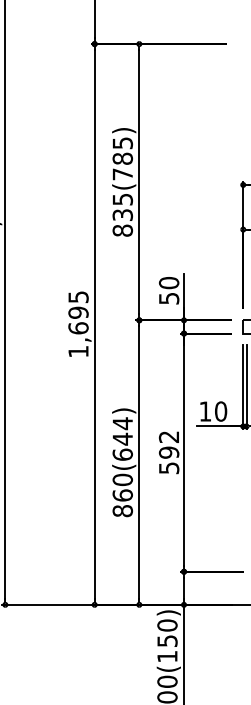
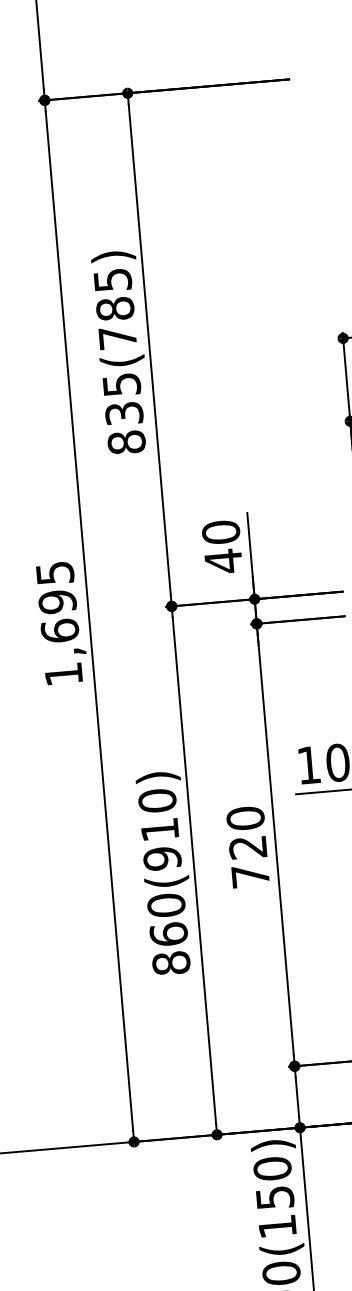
text: (169, 298) -> (224, 561), 50 -> 40
text: (122, 438) -> (159, 828), 860(644) -> 860(910)
text: (168, 452) -> (246, 847), 592 -> 720

